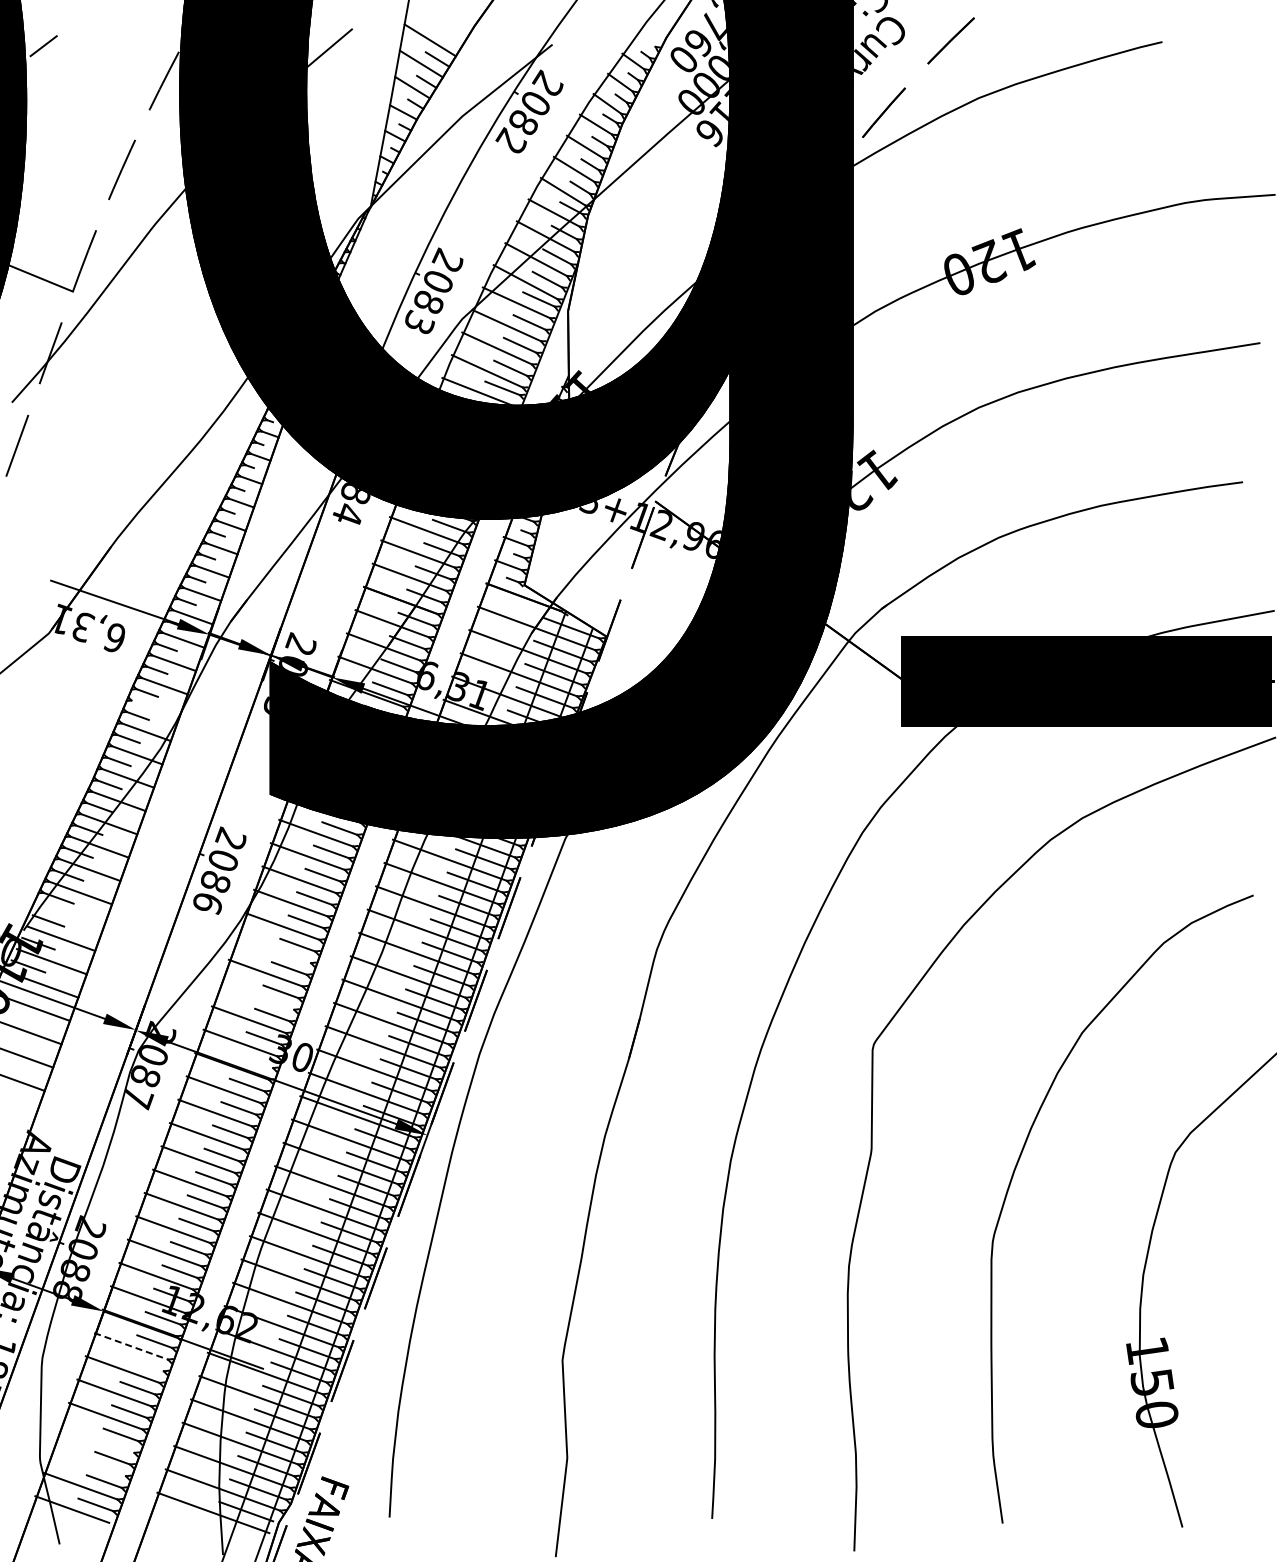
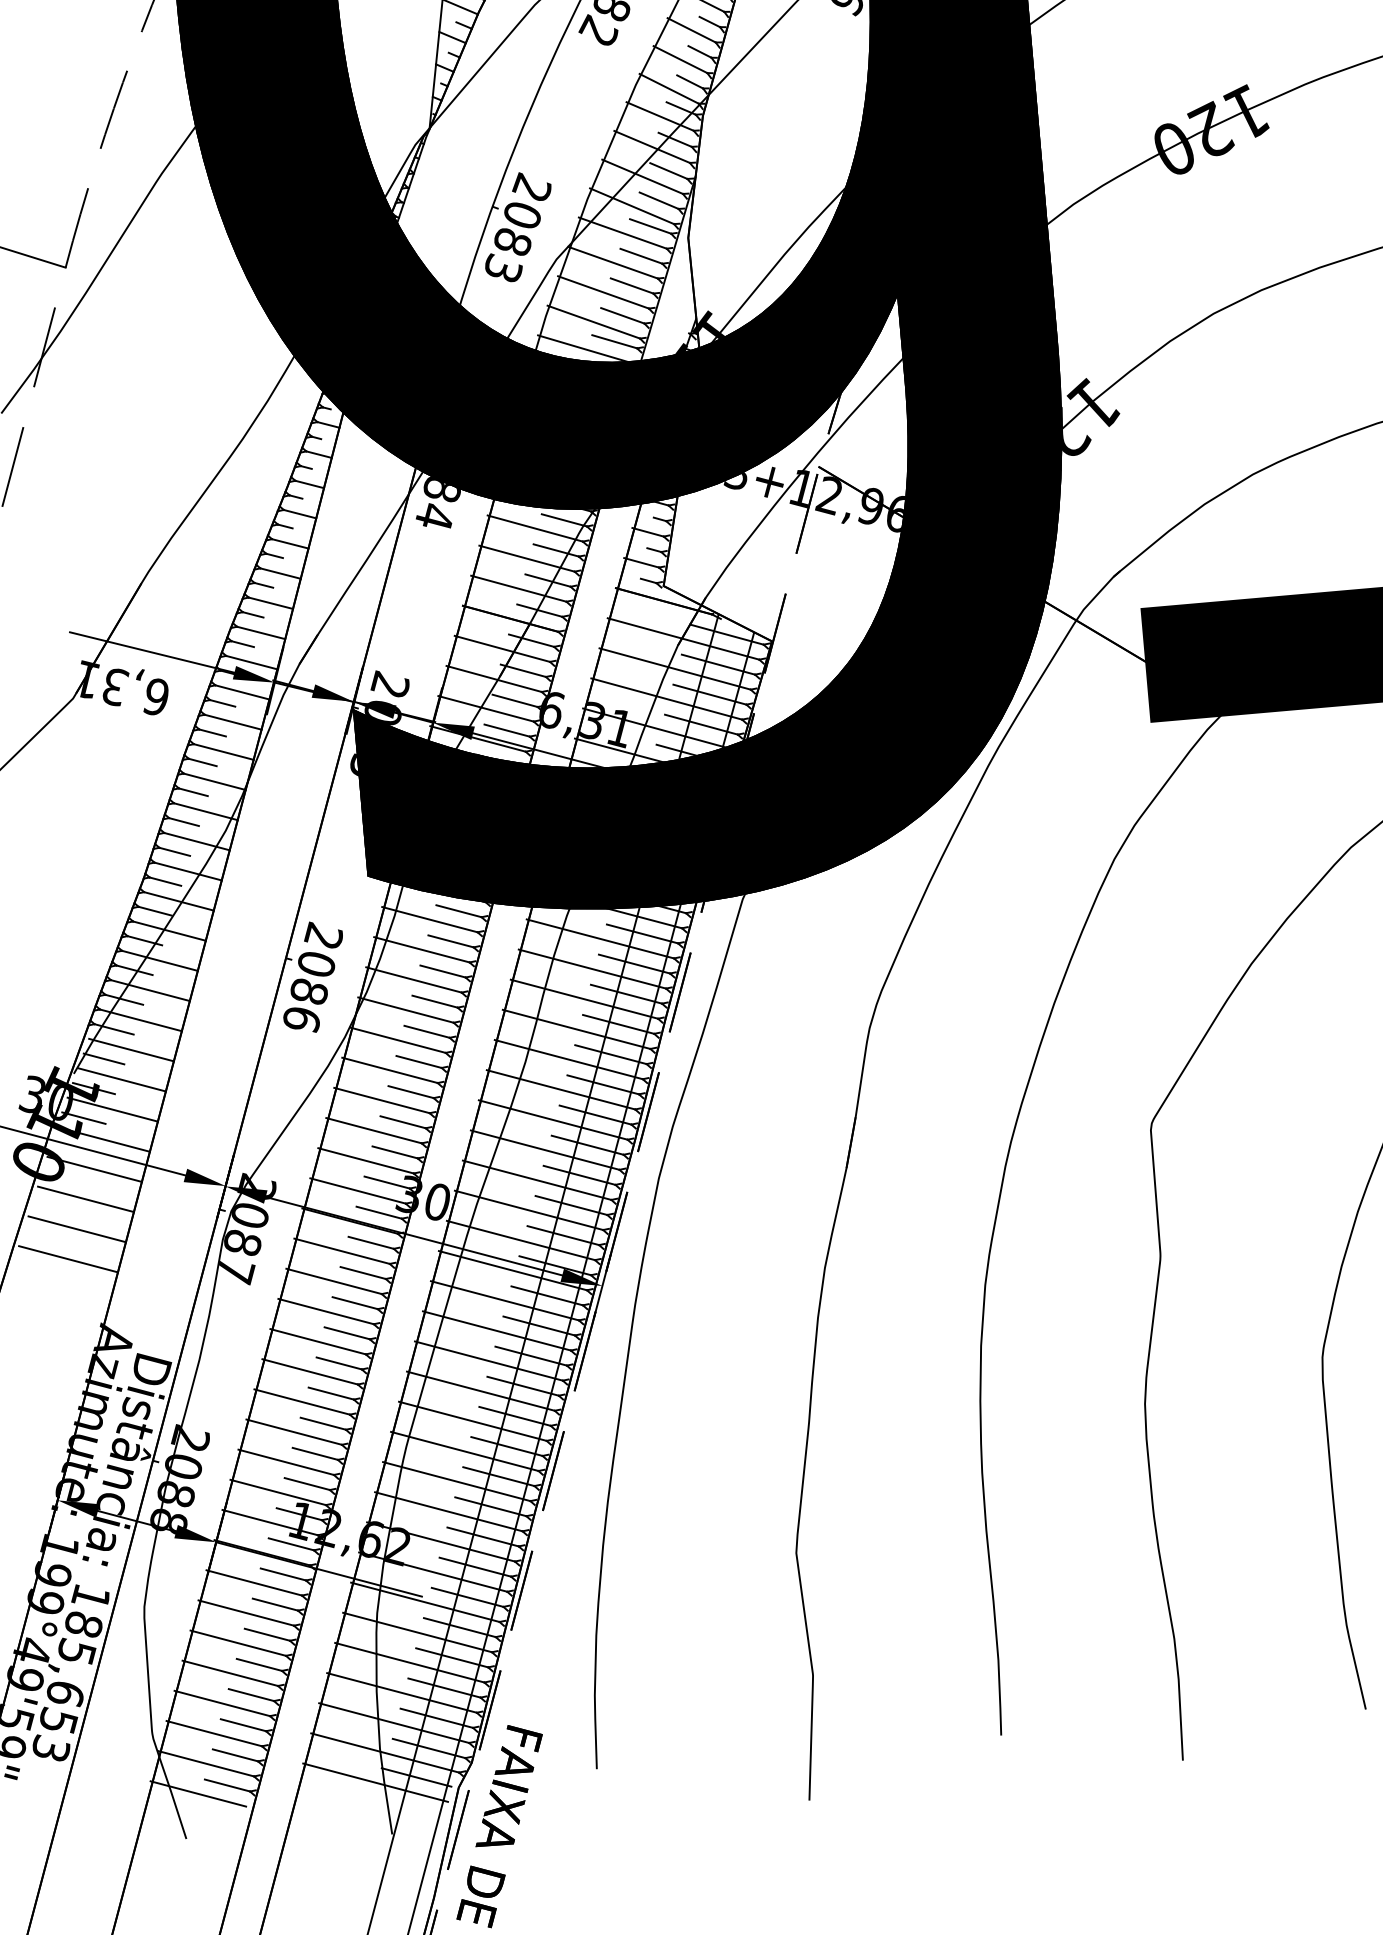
line: (155, 708) -> (214, 781), added
line: (70, 915) -> (131, 1049), added
line: (274, 949) -> (390, 1069), added
line: (257, 996) -> (374, 1130), added
line: (255, 1061) -> (378, 1212), added
line: (131, 1346) -> (254, 1583), dashed -> solid
line: (145, 1364) -> (274, 1604), added
line: (97, 1439) -> (222, 1703), added
line: (89, 1462) -> (214, 1733), added

